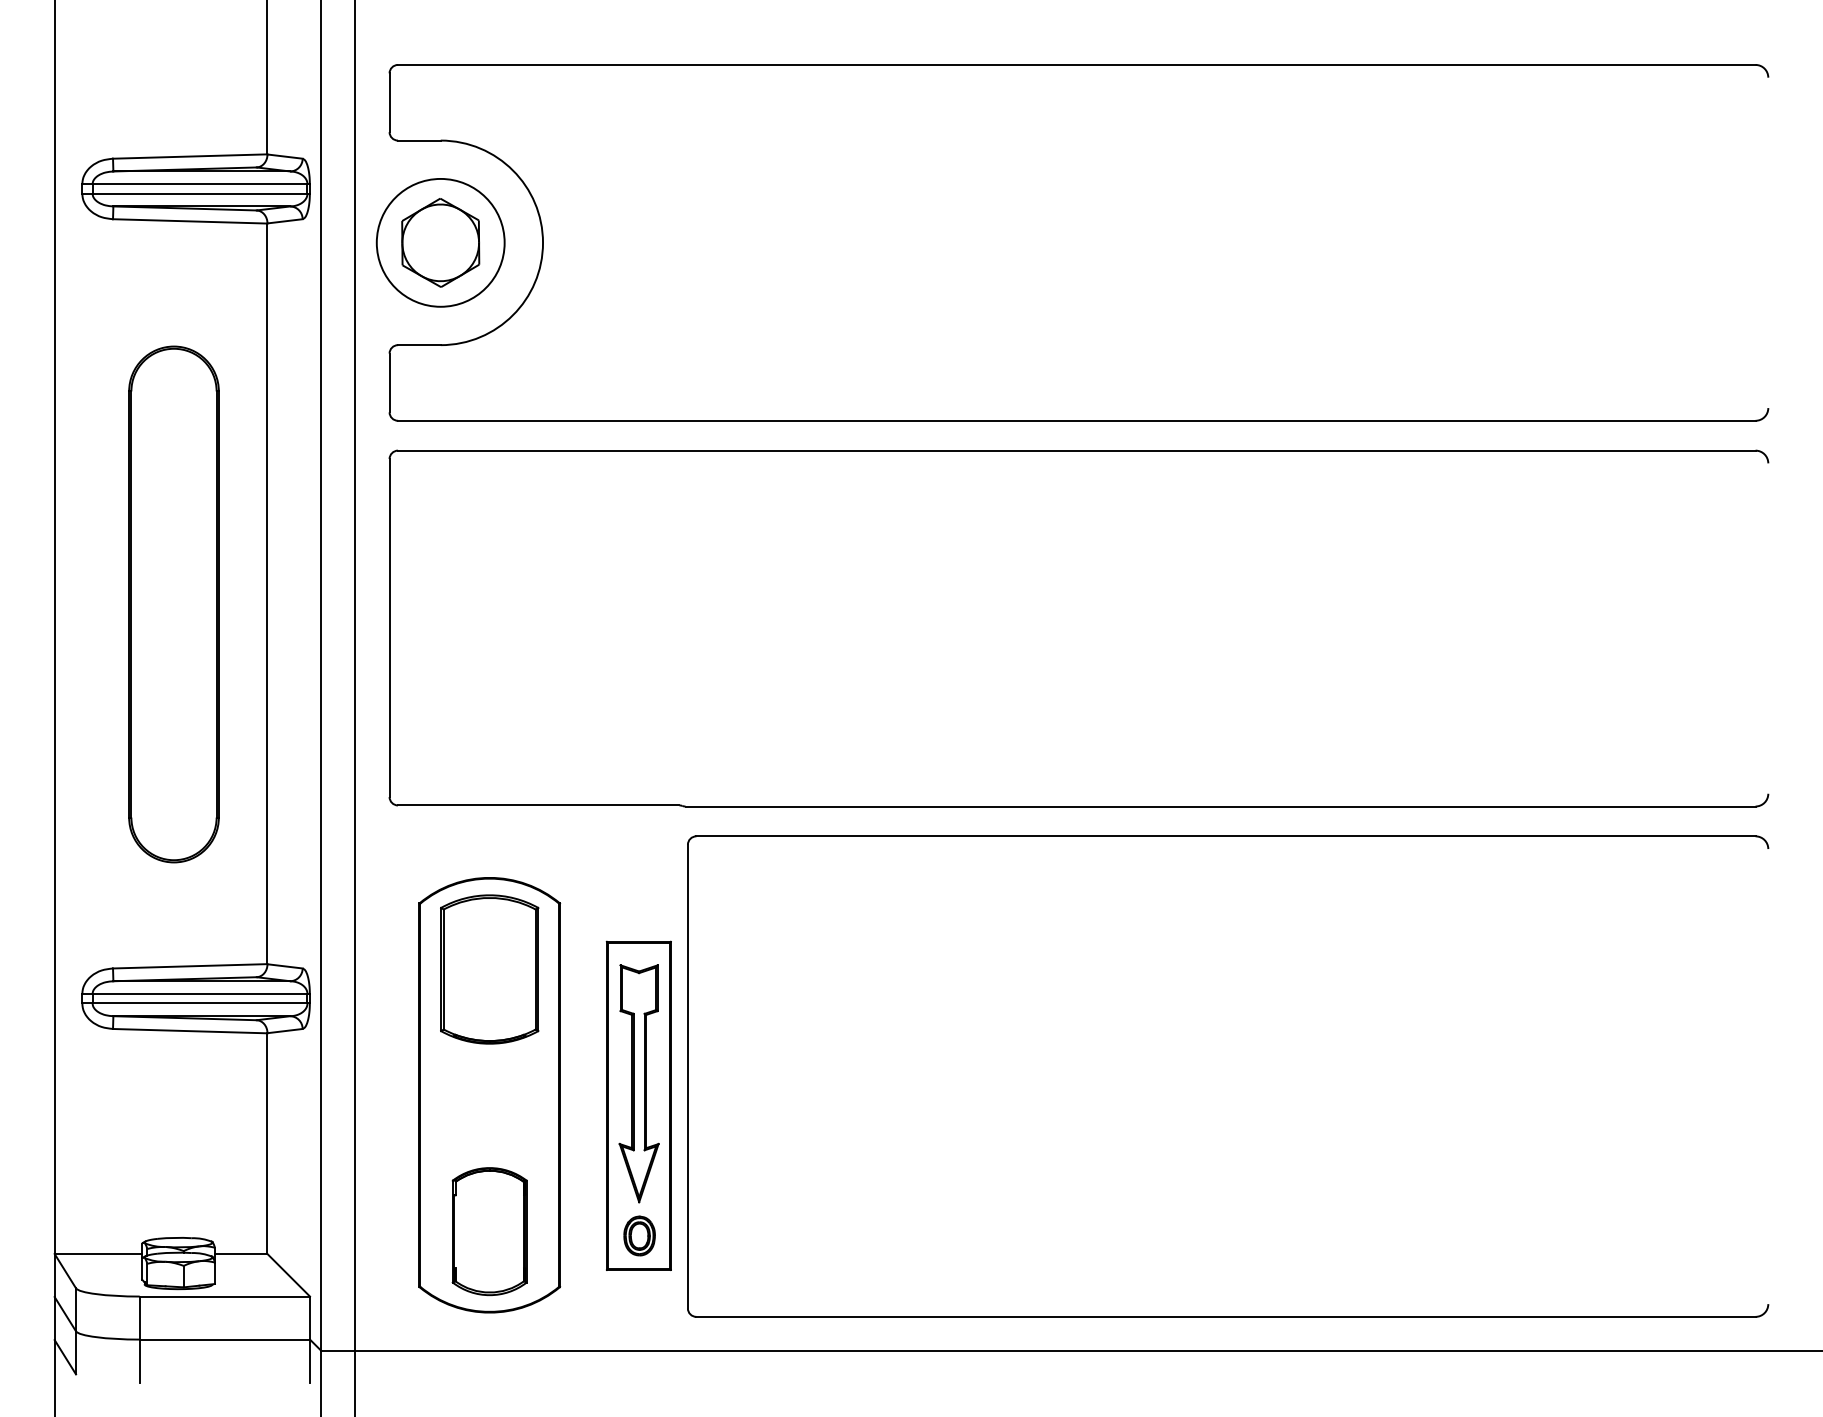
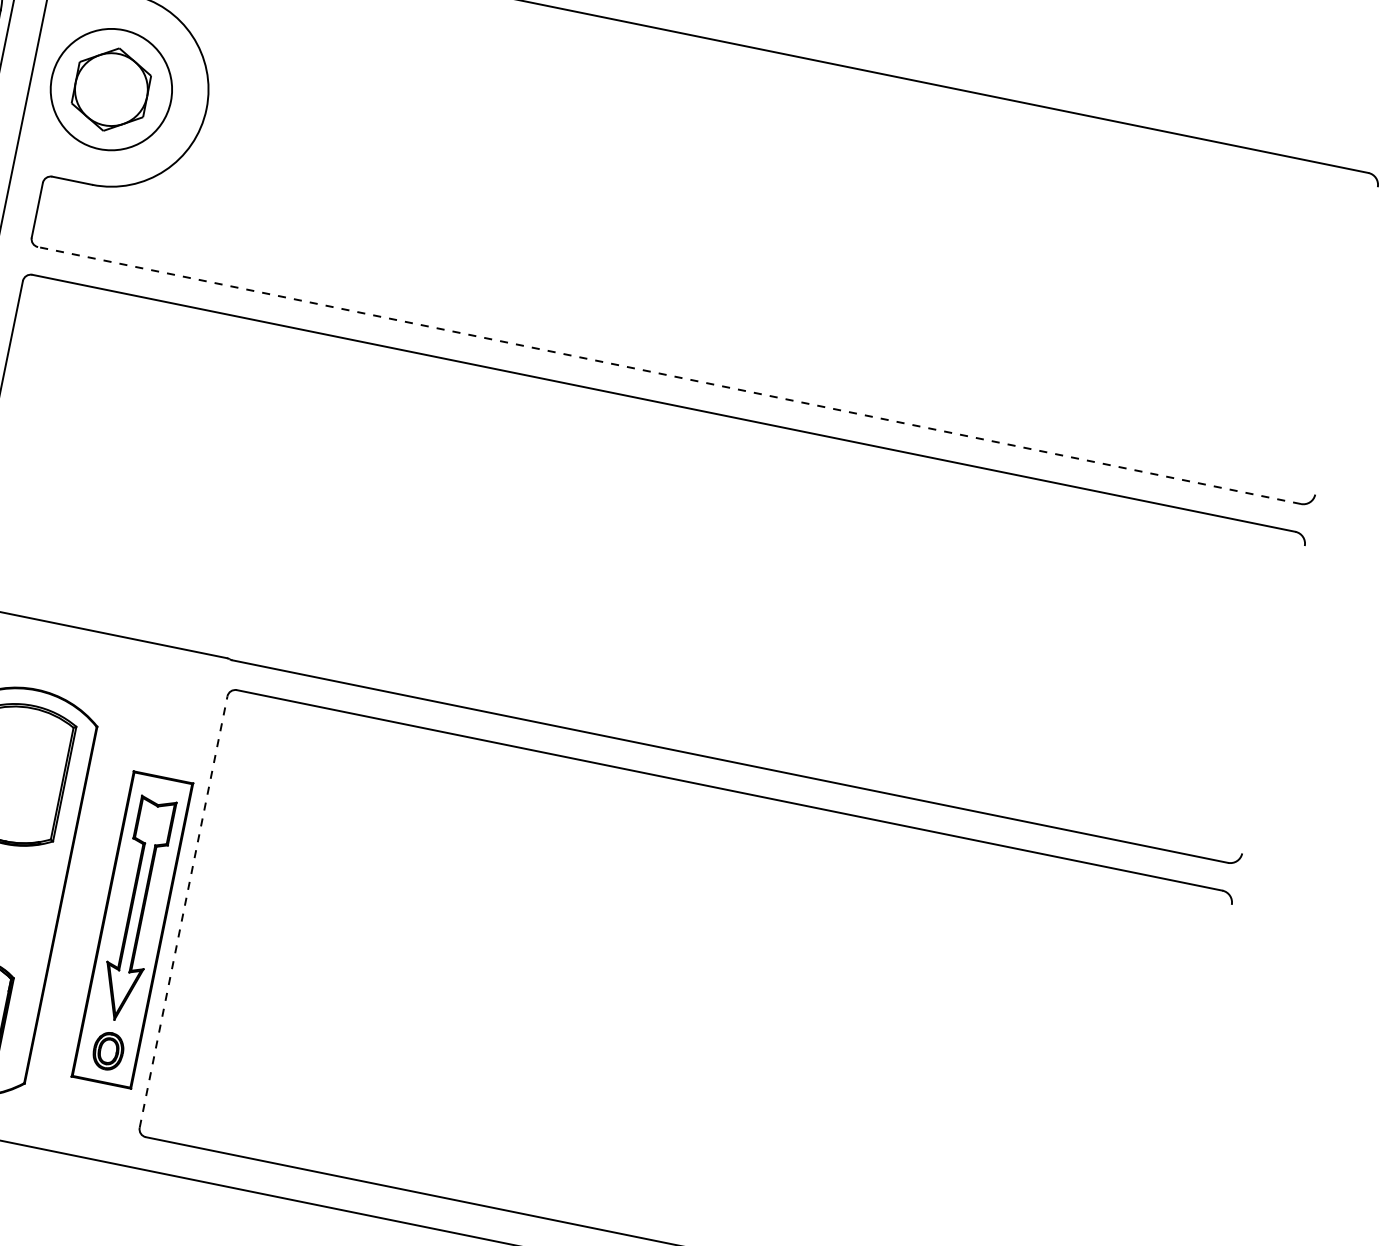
line: (1076, 420) -> (669, 375), solid -> dashed
line: (687, 1076) -> (183, 911), solid -> dashed

